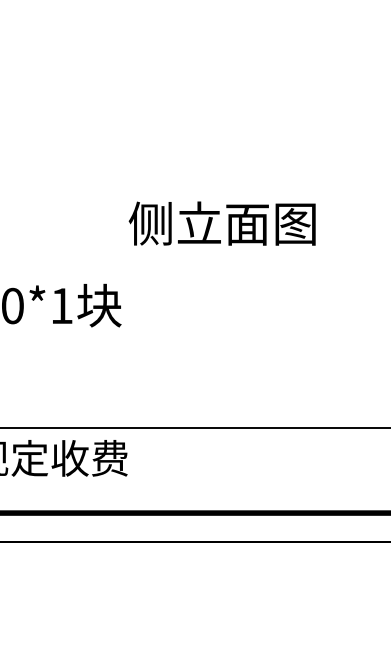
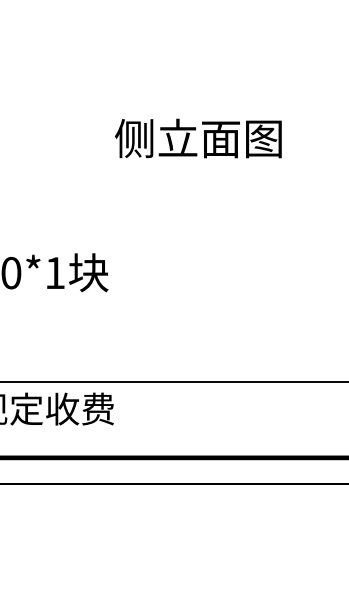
text: (222, 223) -> (198, 138), moved

